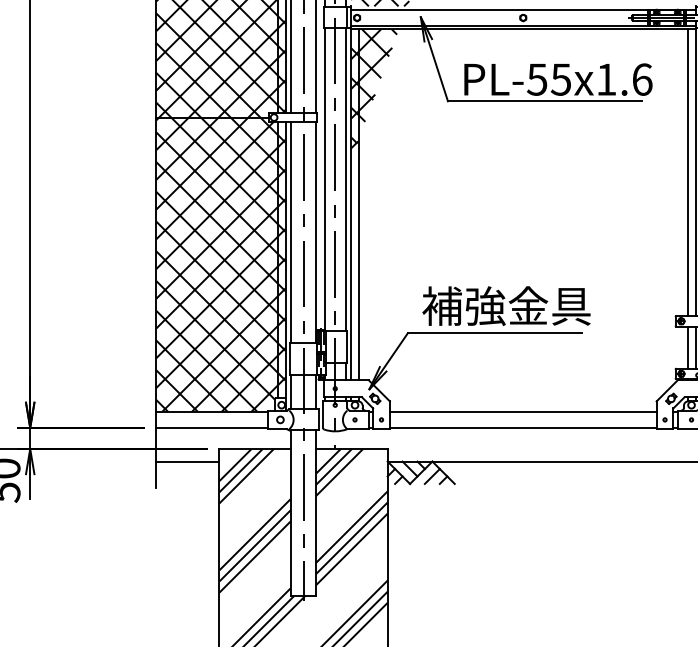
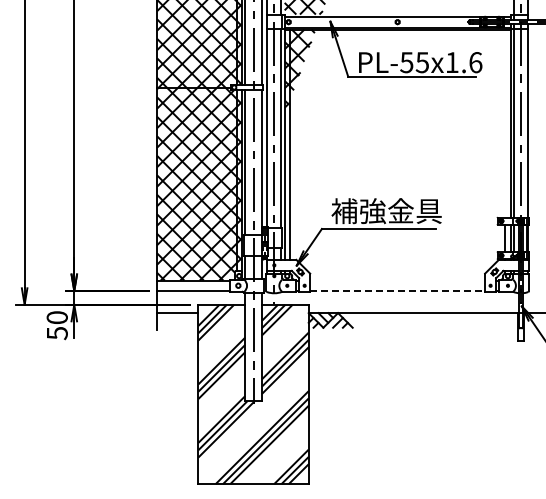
line: (687, 172) -> (505, 123), removed
line: (523, 411) -> (397, 280), removed
line: (524, 428) -> (398, 291), solid -> dashed

